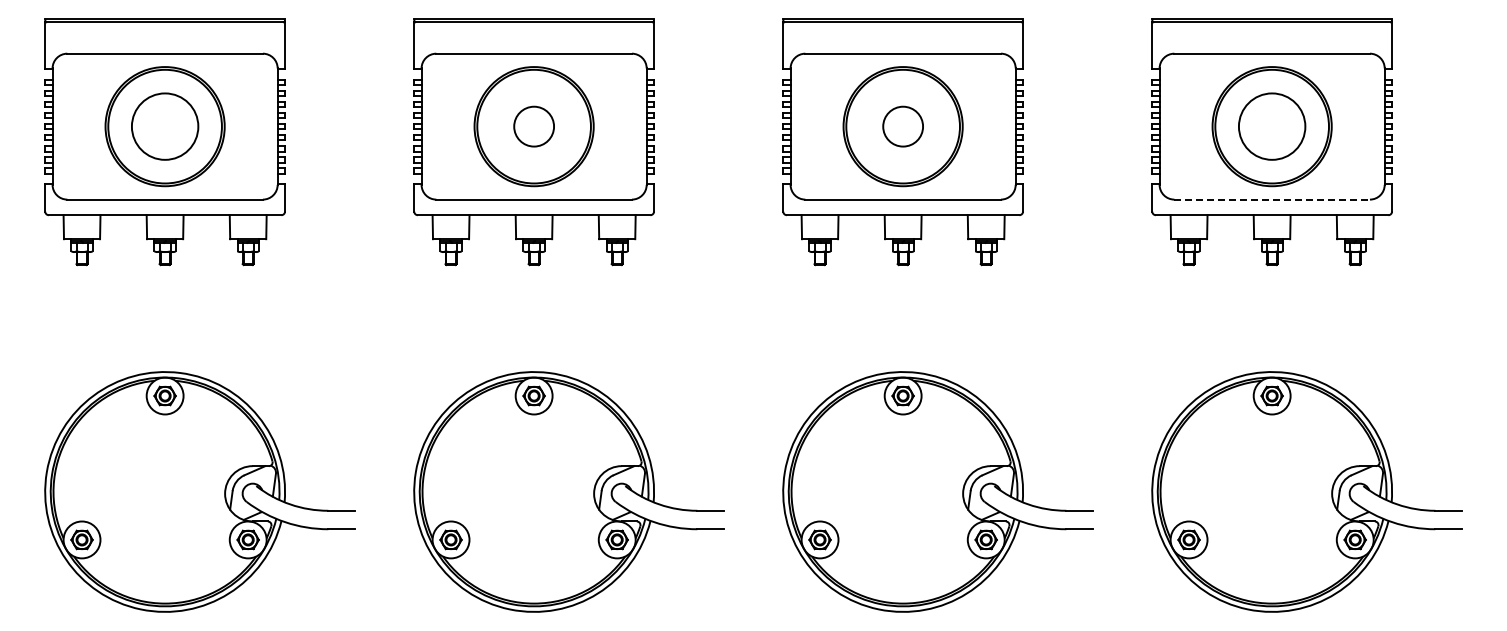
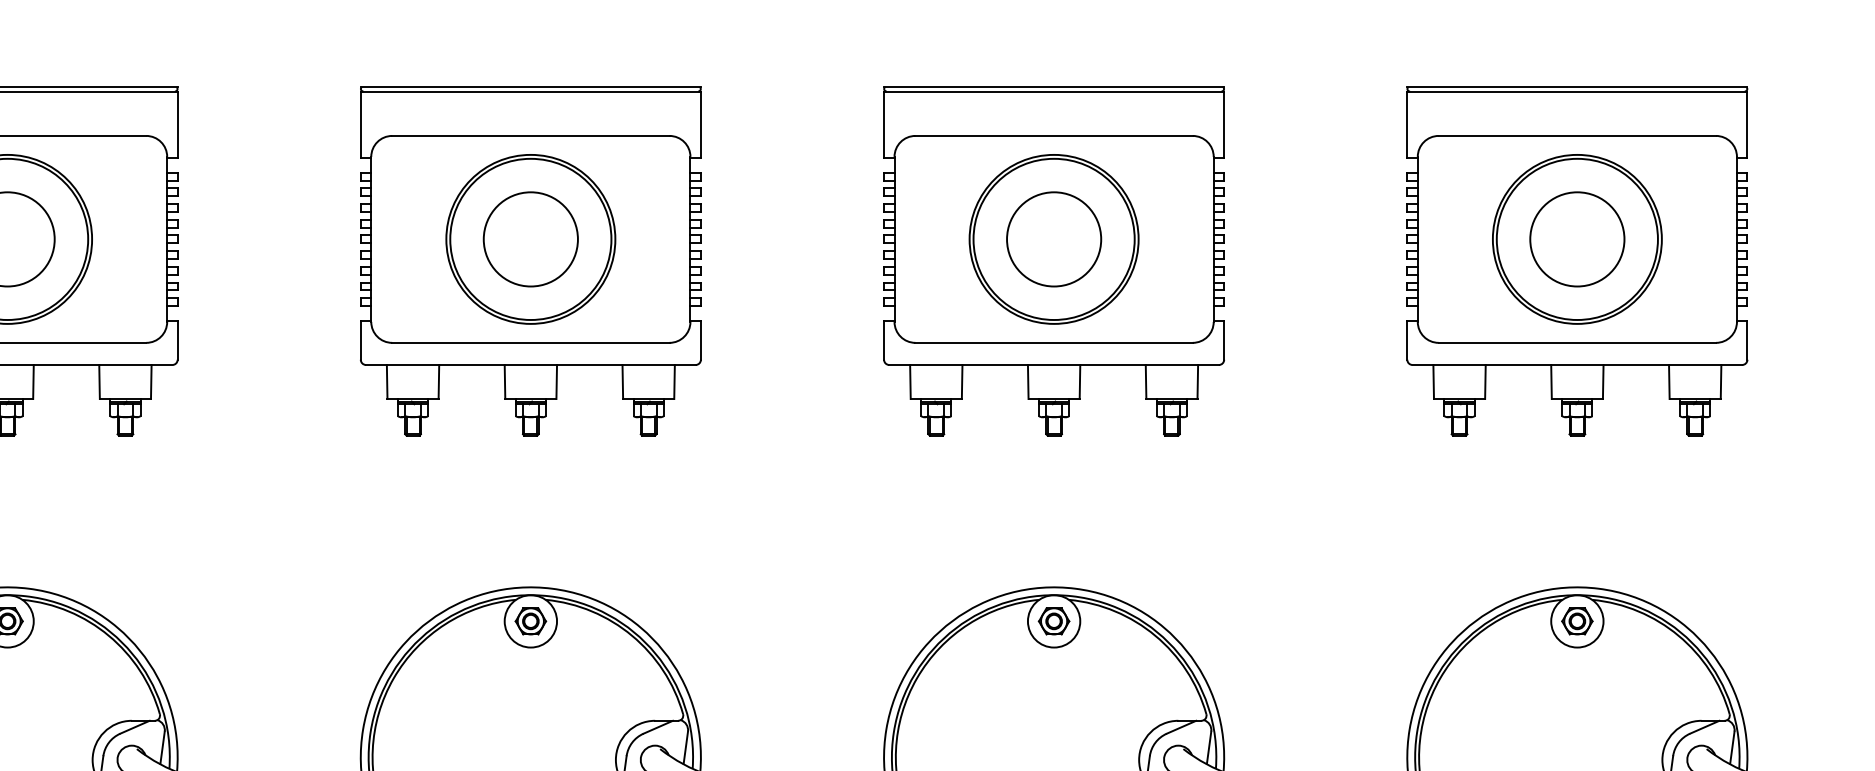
circle: (533, 126) -> (529, 239), size x1.67
circle: (902, 126) -> (1053, 239), size x1.67
line: (1272, 199) -> (1577, 342), dashed -> solid

